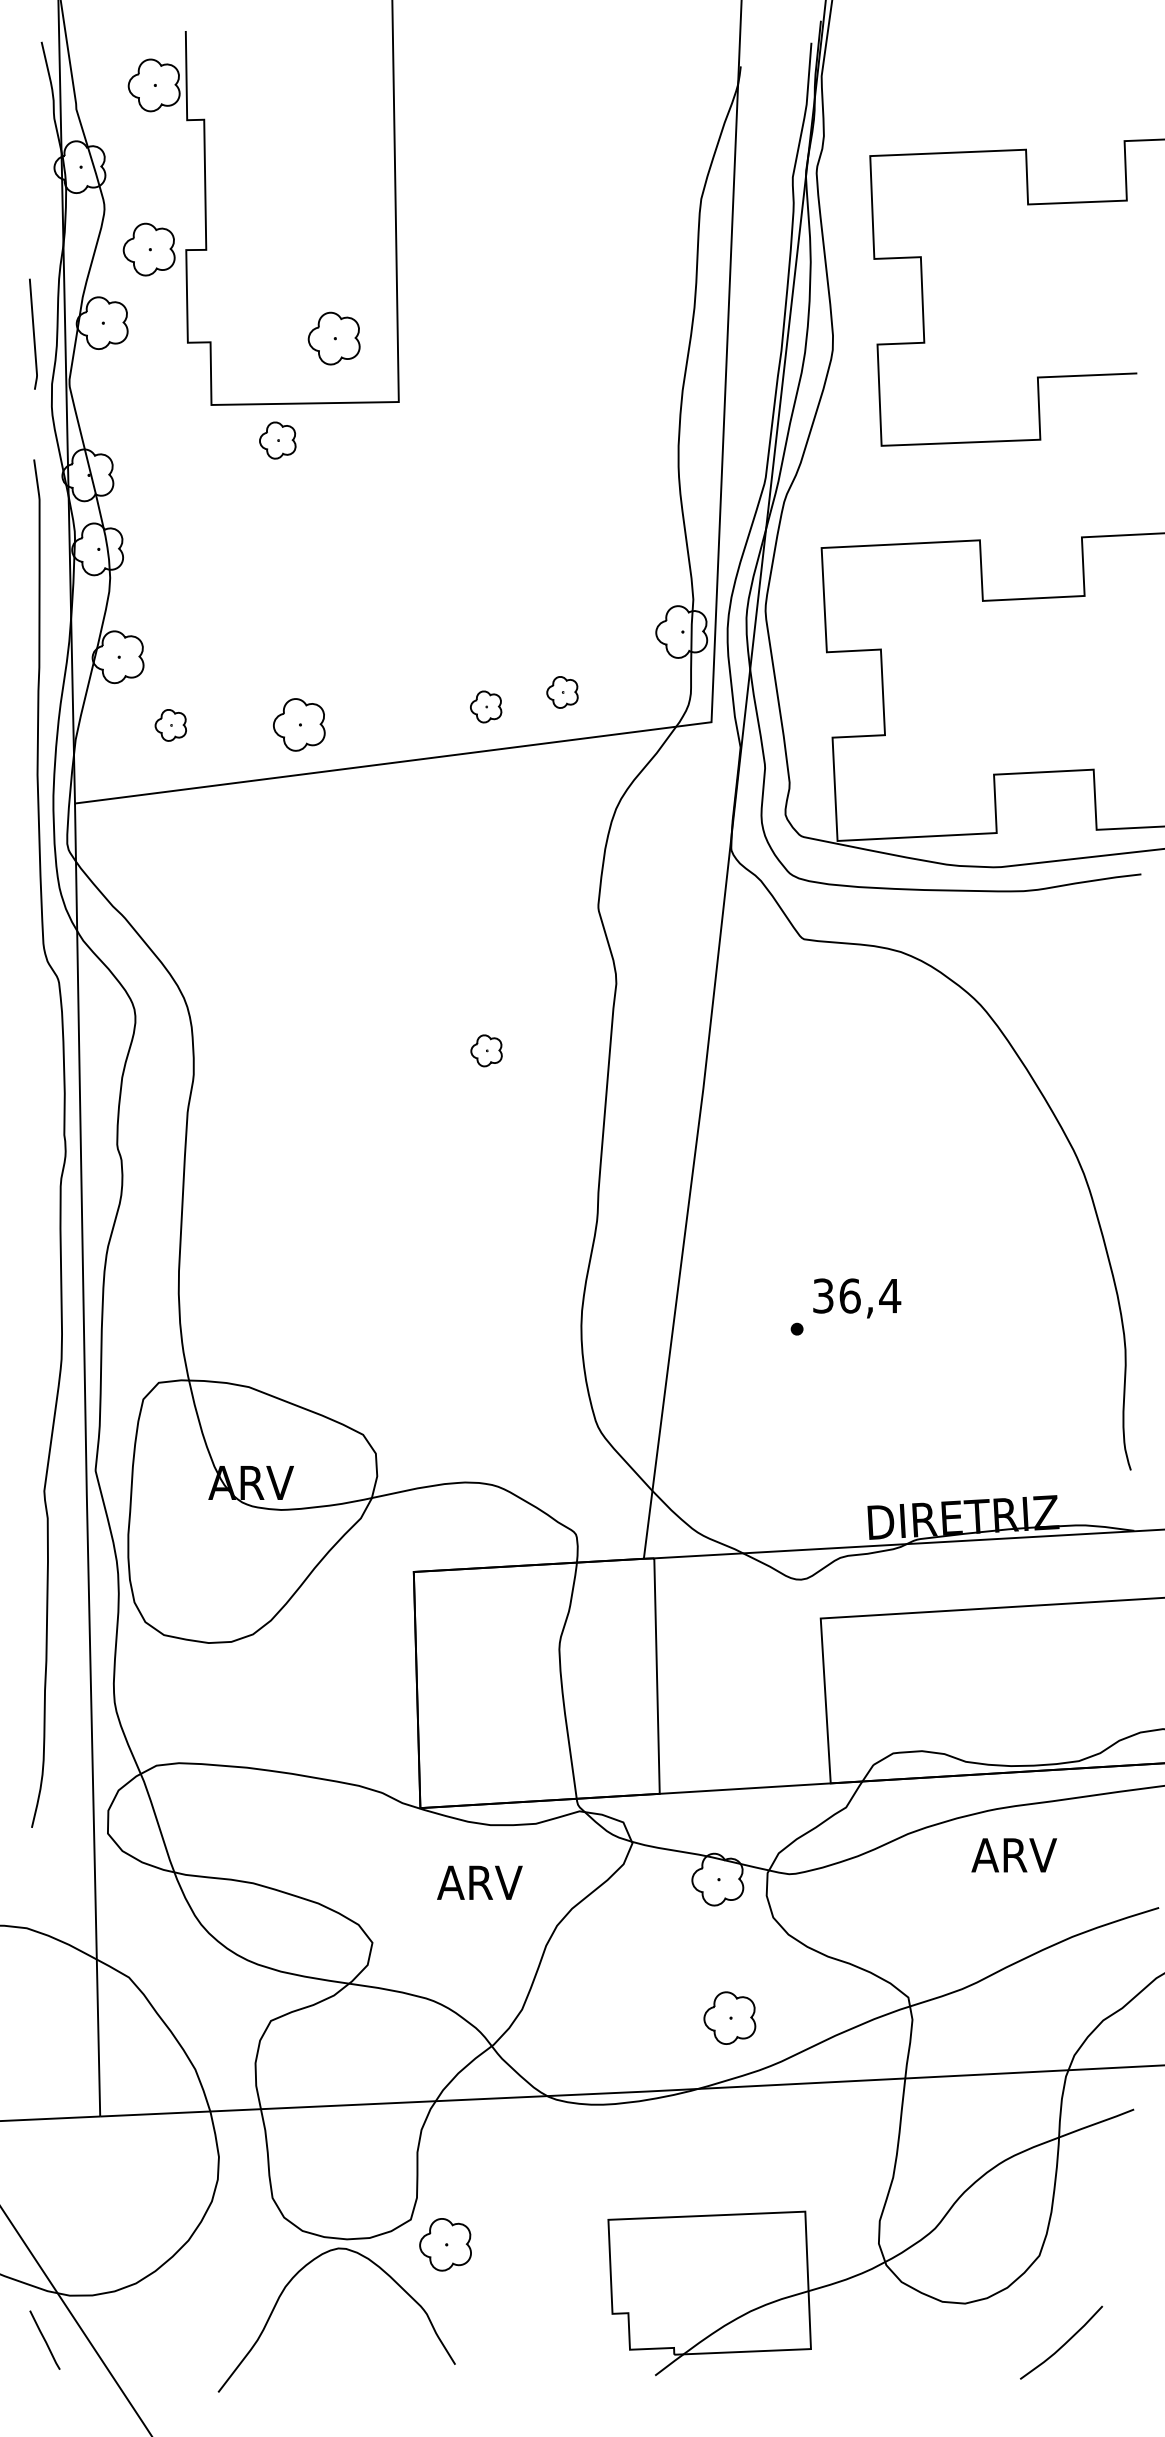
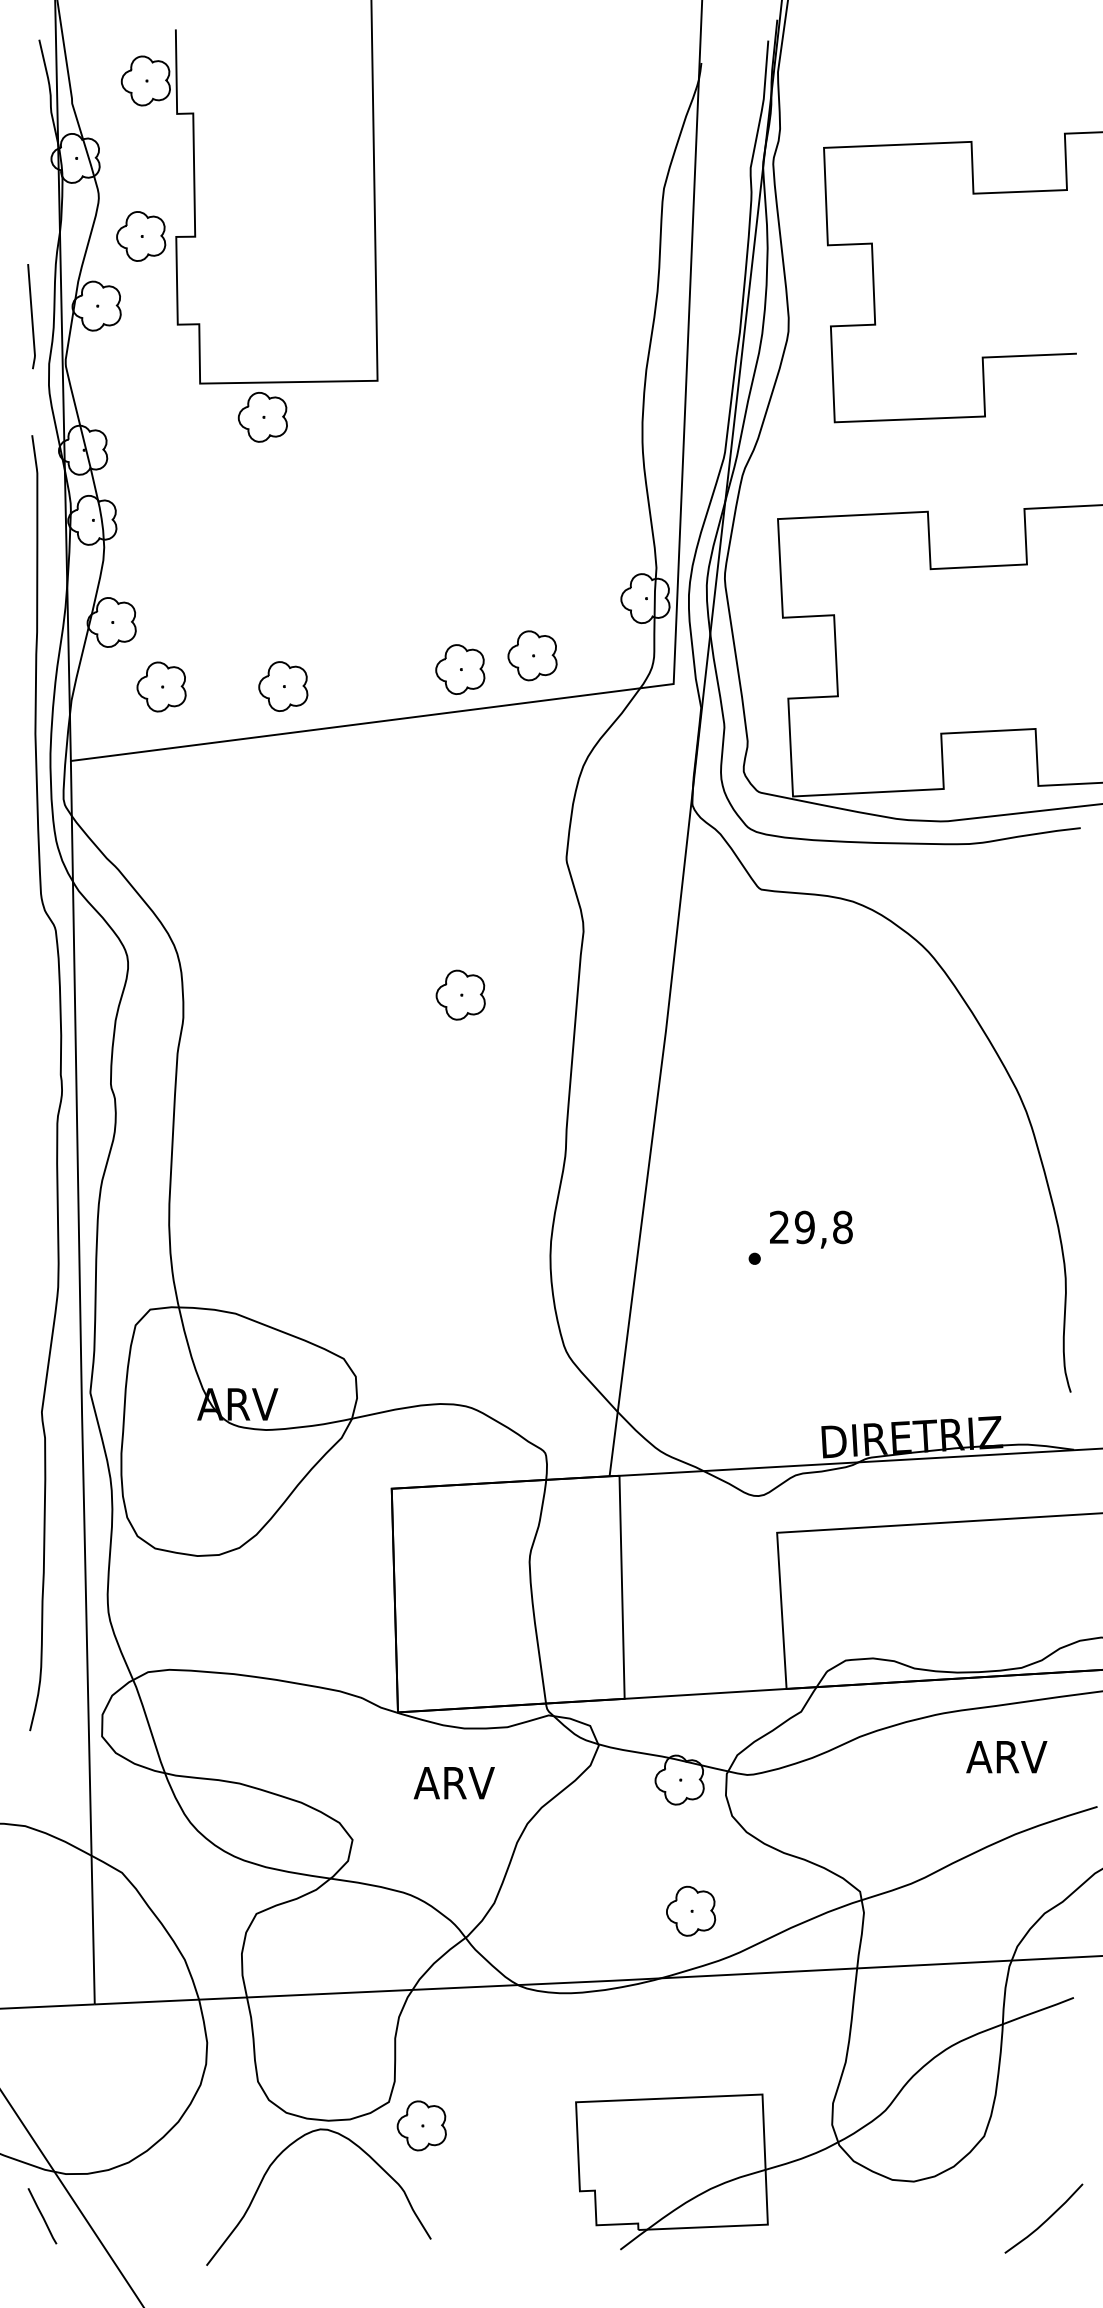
part: (333, 338) -> (315, 320), removed
part: (277, 440) -> (262, 417), size x1.43
part: (562, 692) -> (532, 655), size x1.67
part: (485, 706) -> (459, 669), size x1.67
part: (170, 725) -> (161, 687), size x1.67
part: (486, 1050) -> (460, 994), size x1.67
text: (857, 1295) -> (811, 1226), 36,4 -> 29,8
text: (1013, 1855) -> (1006, 1757), moved
curve: (1063, 2344) -> (1045, 2220), moved

